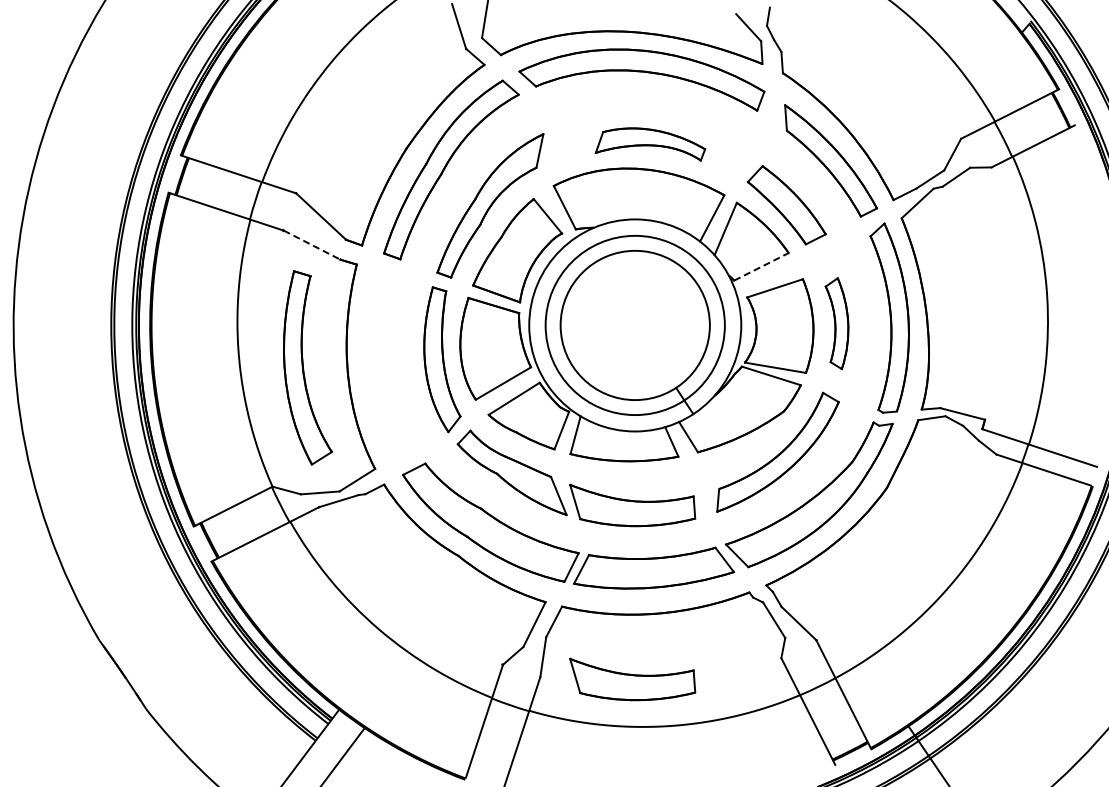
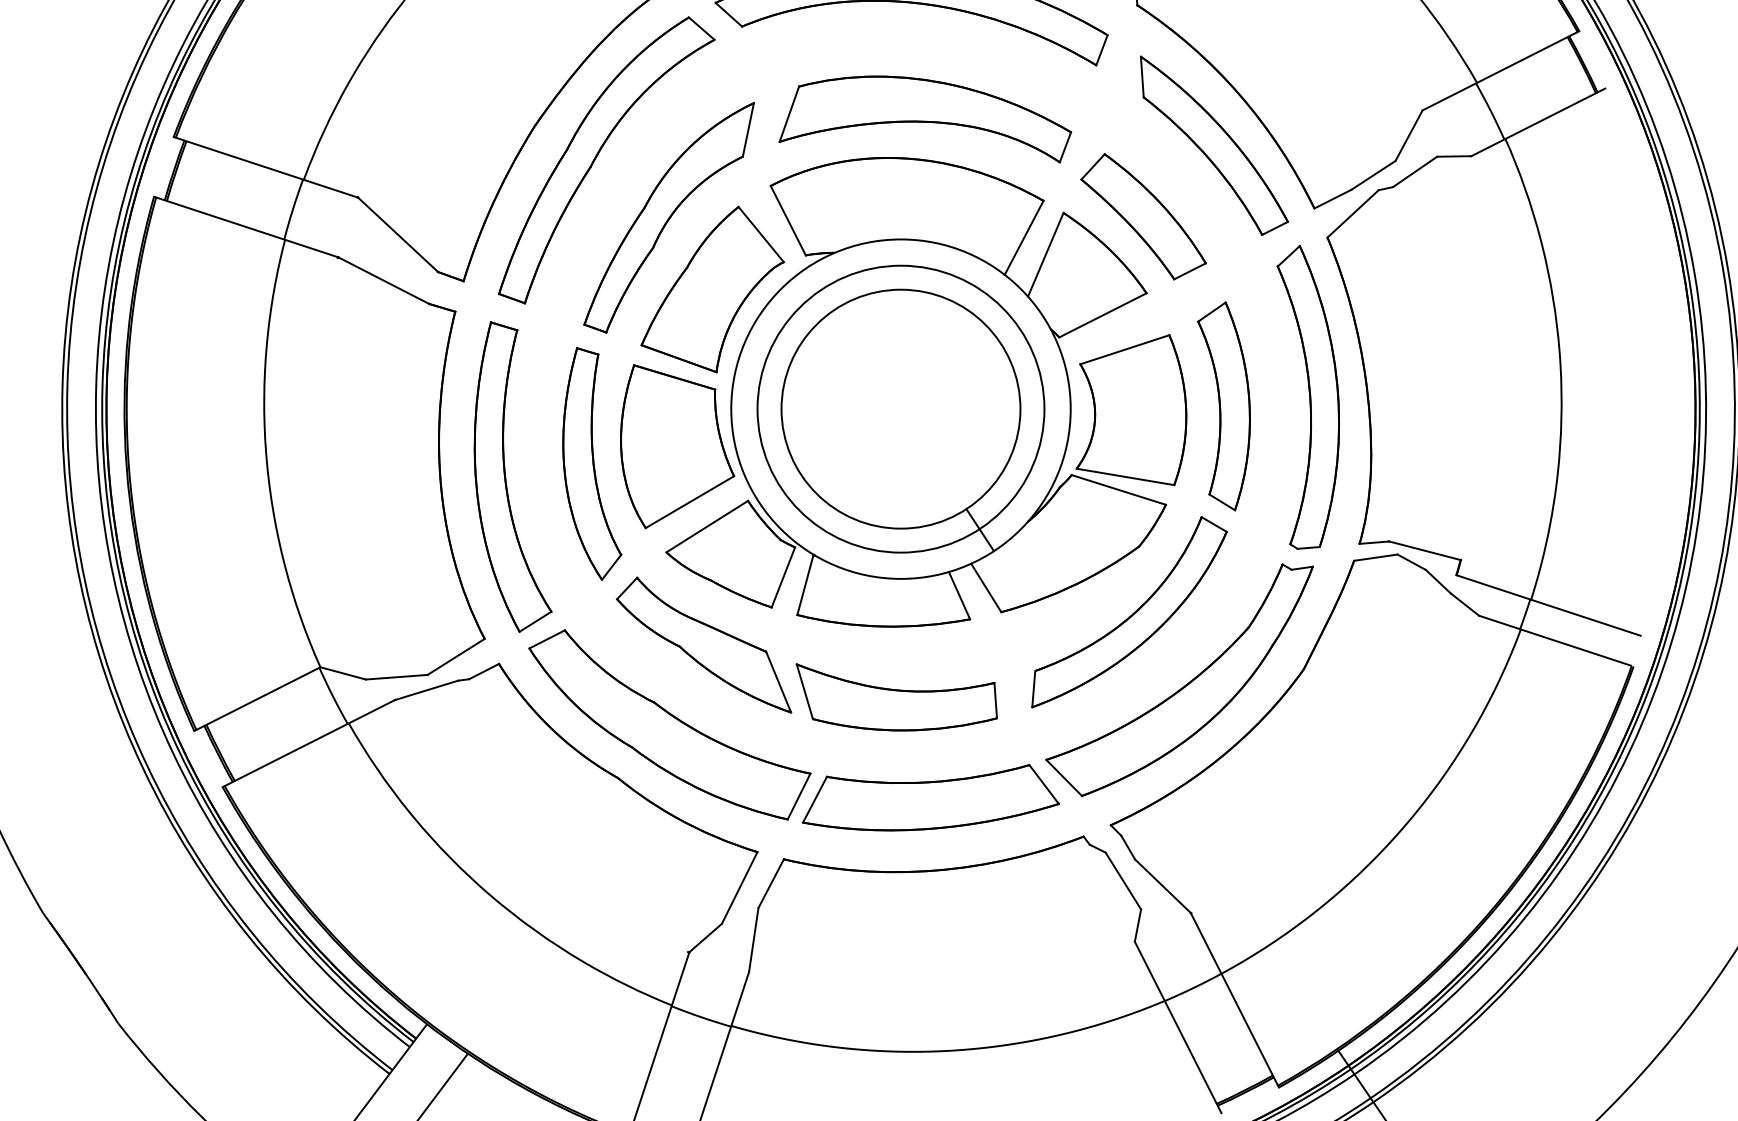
part: (650, 144) -> (925, 119), size x1.67
line: (312, 245) -> (384, 281), dashed -> solid
line: (761, 266) -> (1103, 314), dashed -> solid
part: (836, 323) -> (1223, 406), size x1.43
part: (307, 367) -> (512, 476), moved
part: (632, 679) -> (896, 975), removed

